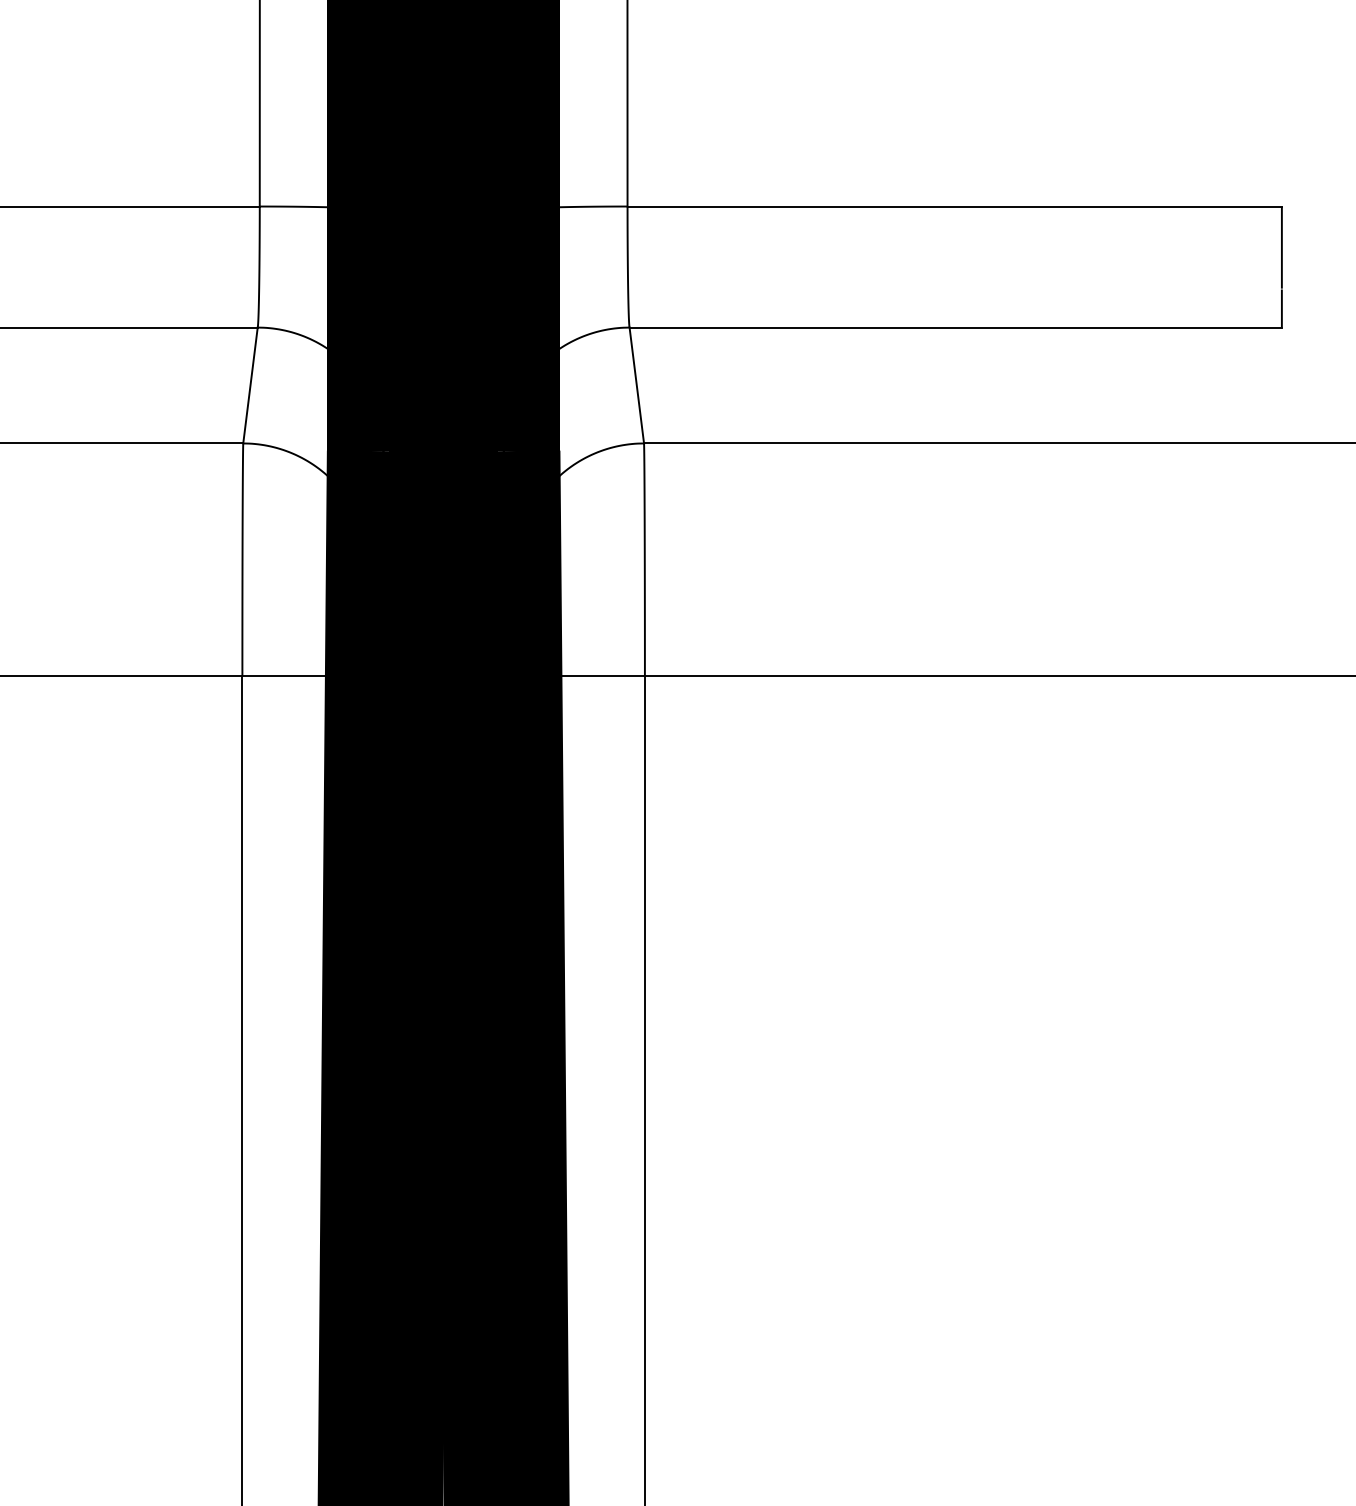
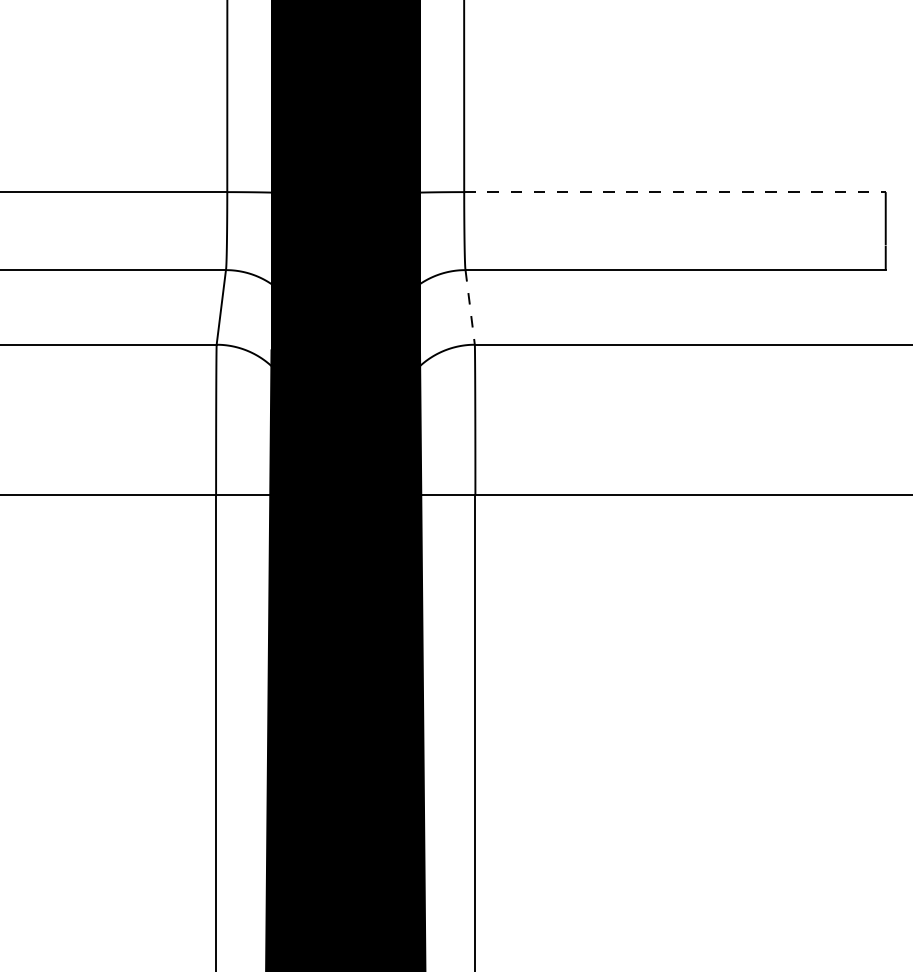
line: (953, 207) -> (674, 192), solid -> dashed
line: (637, 385) -> (470, 307), solid -> dashed

